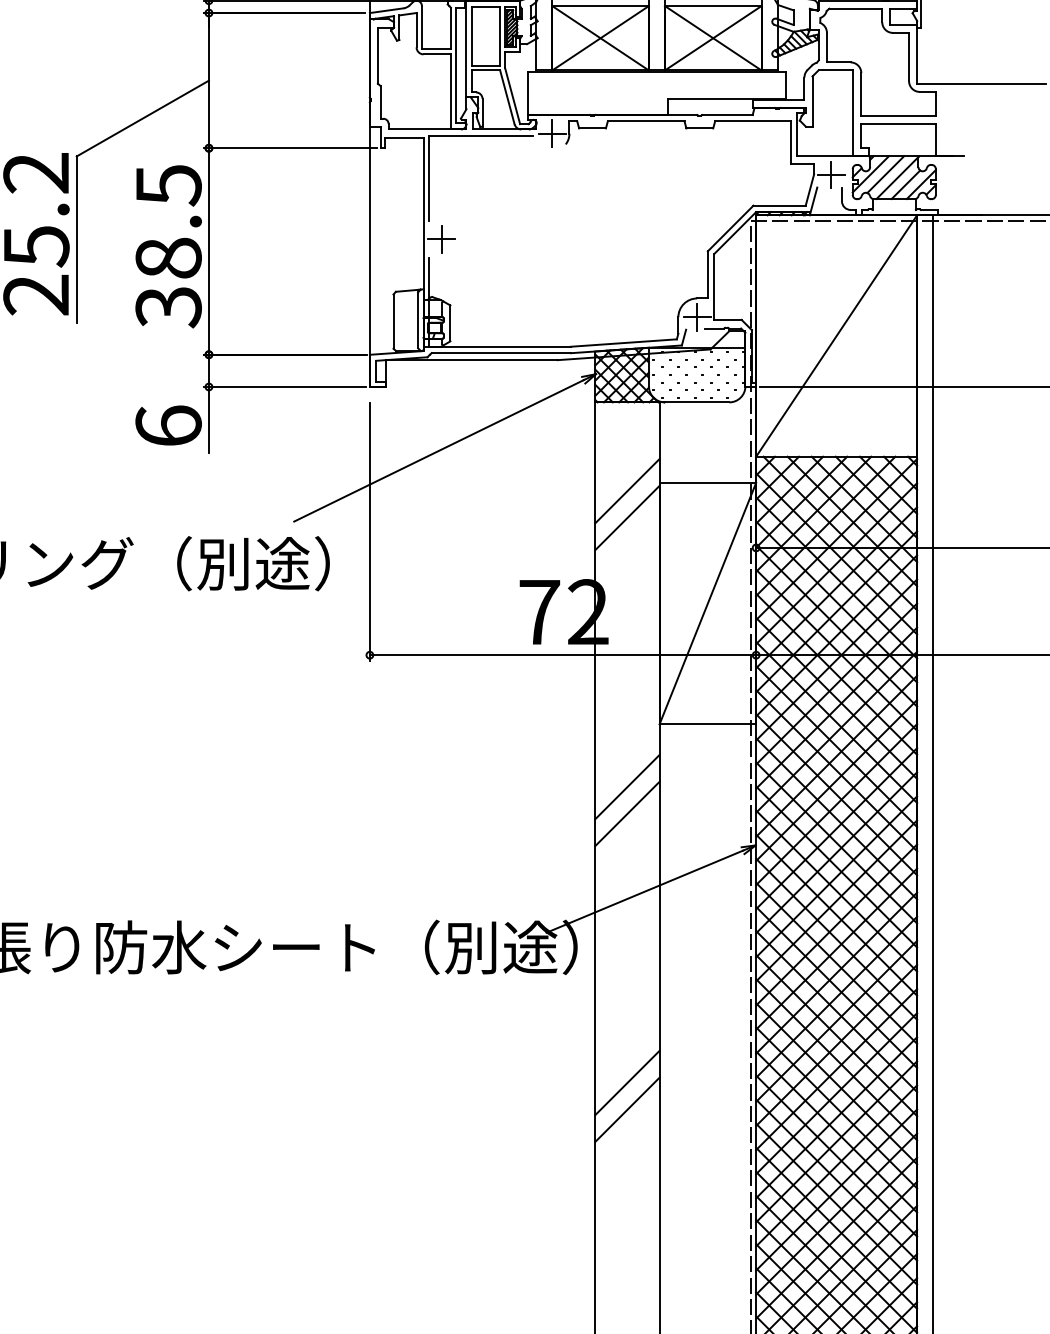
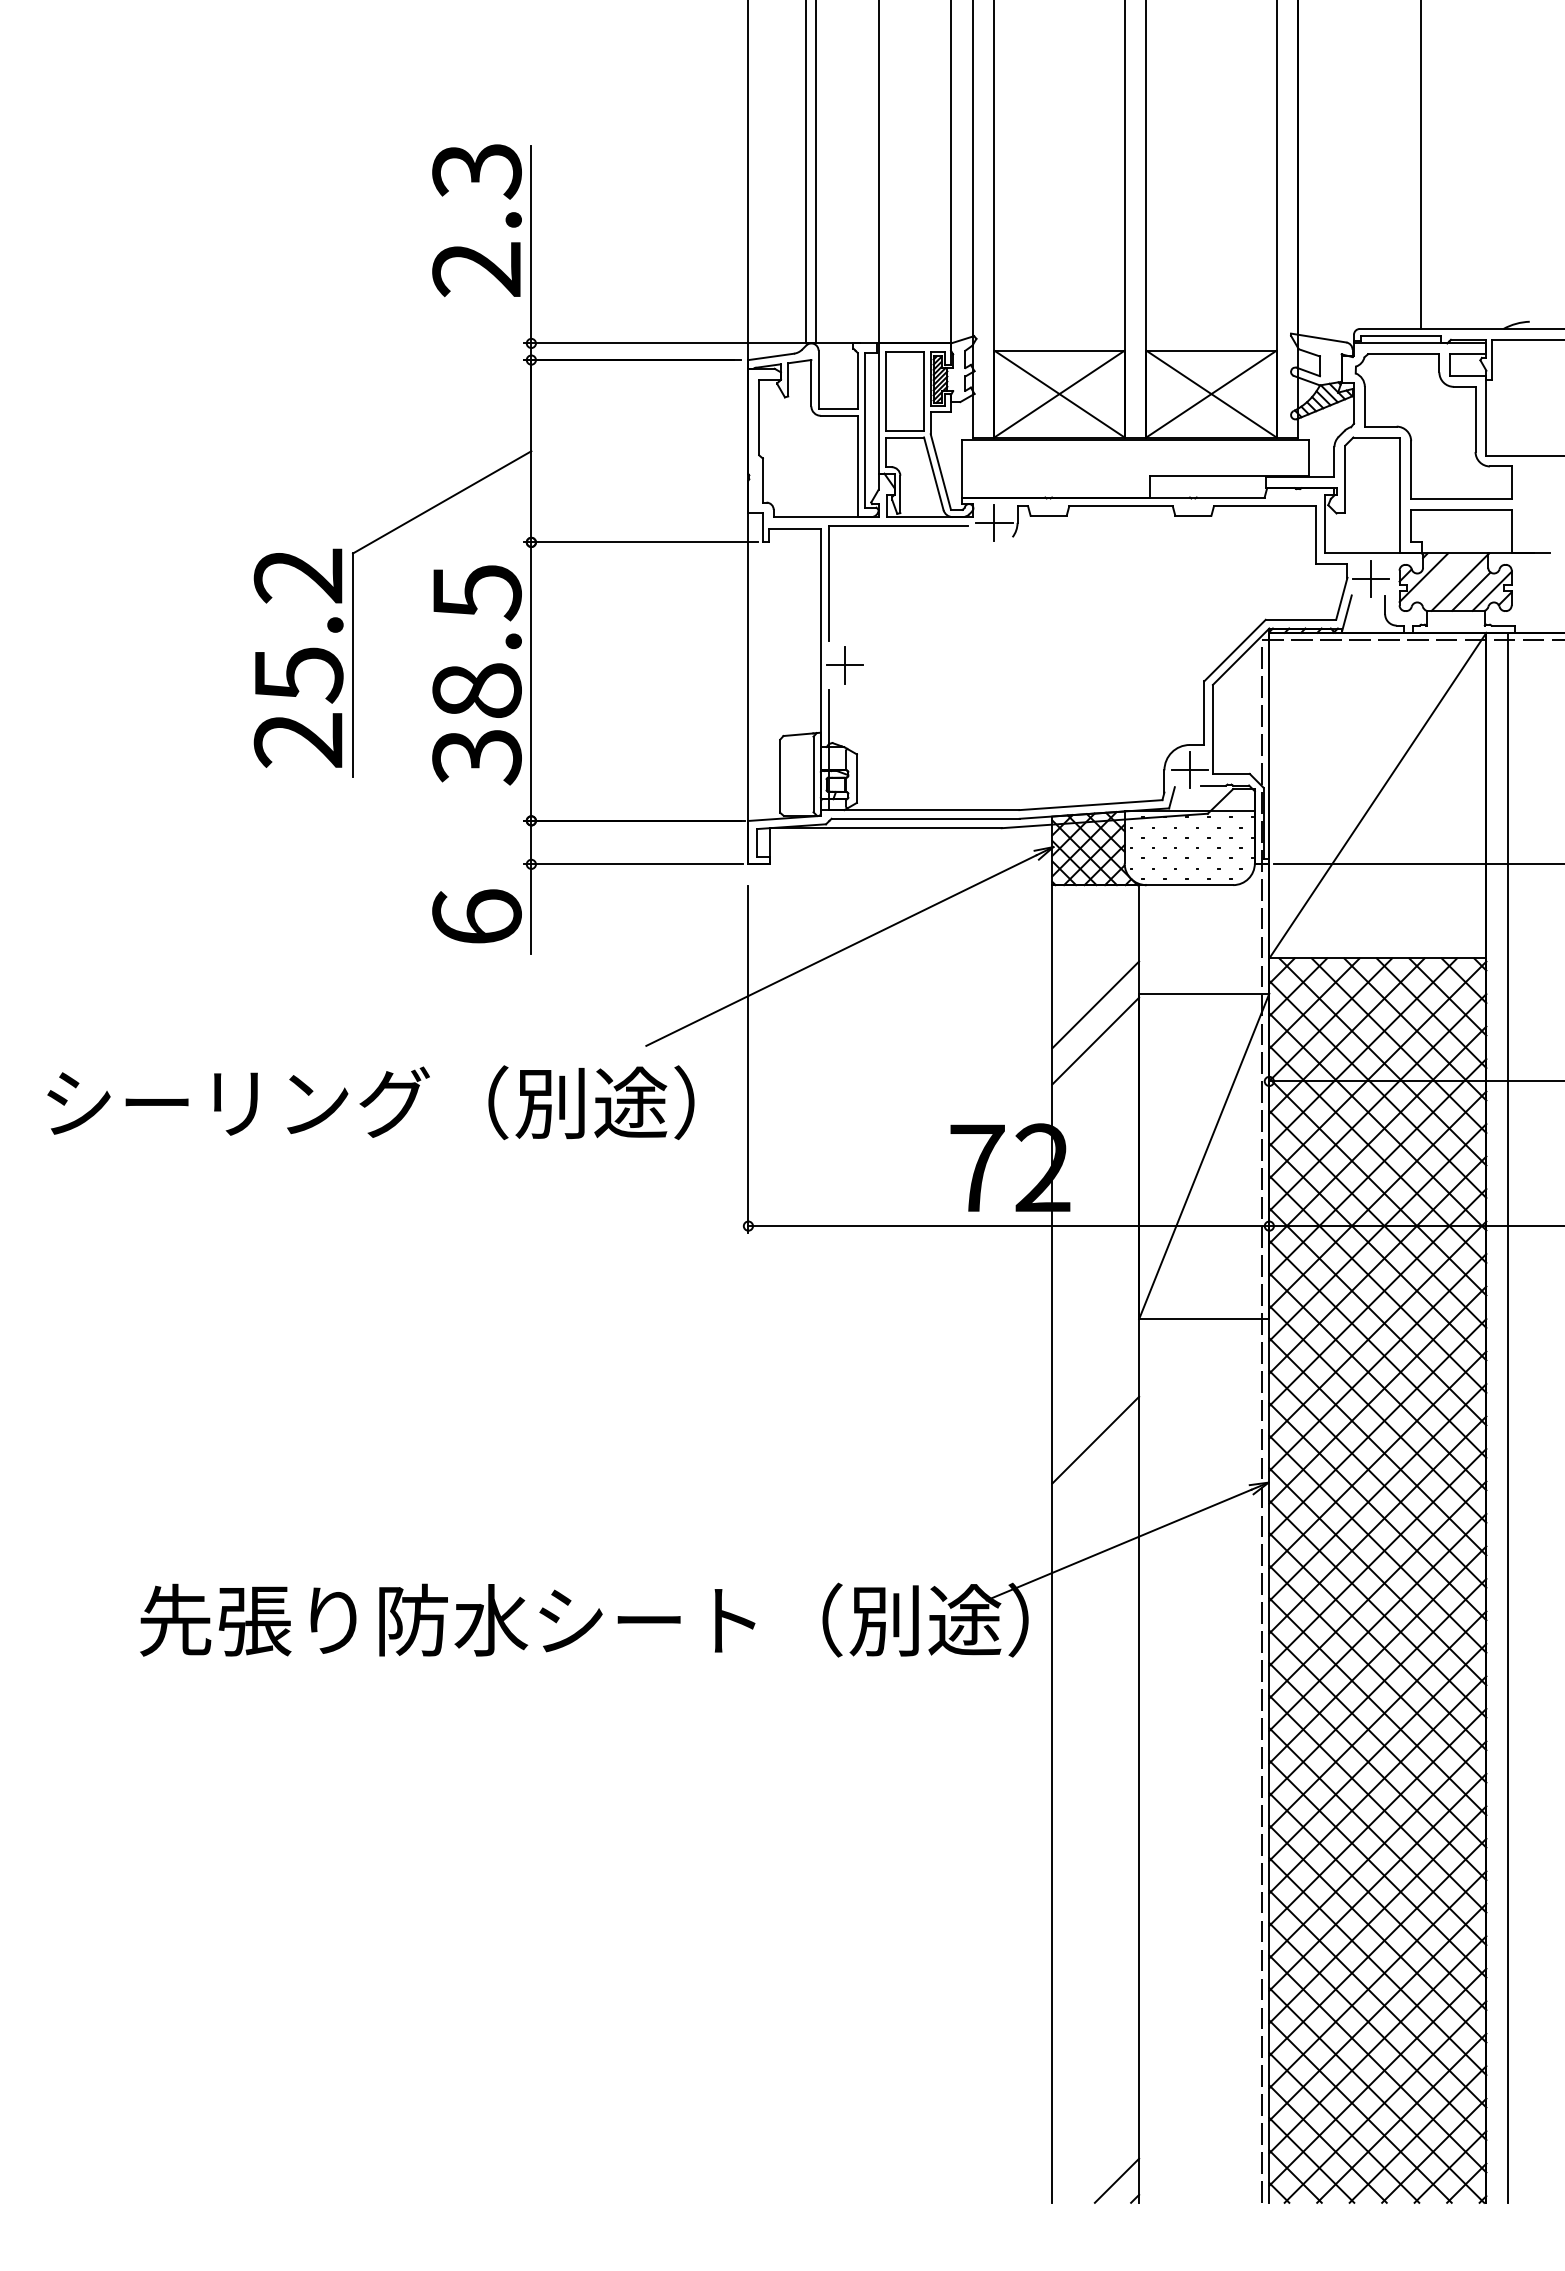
line: (885, 174) -> (1443, 577), removed
line: (627, 786) -> (1095, 1403), removed
line: (627, 1082) -> (1095, 1802), removed
line: (627, 1109) -> (1095, 1838), removed

